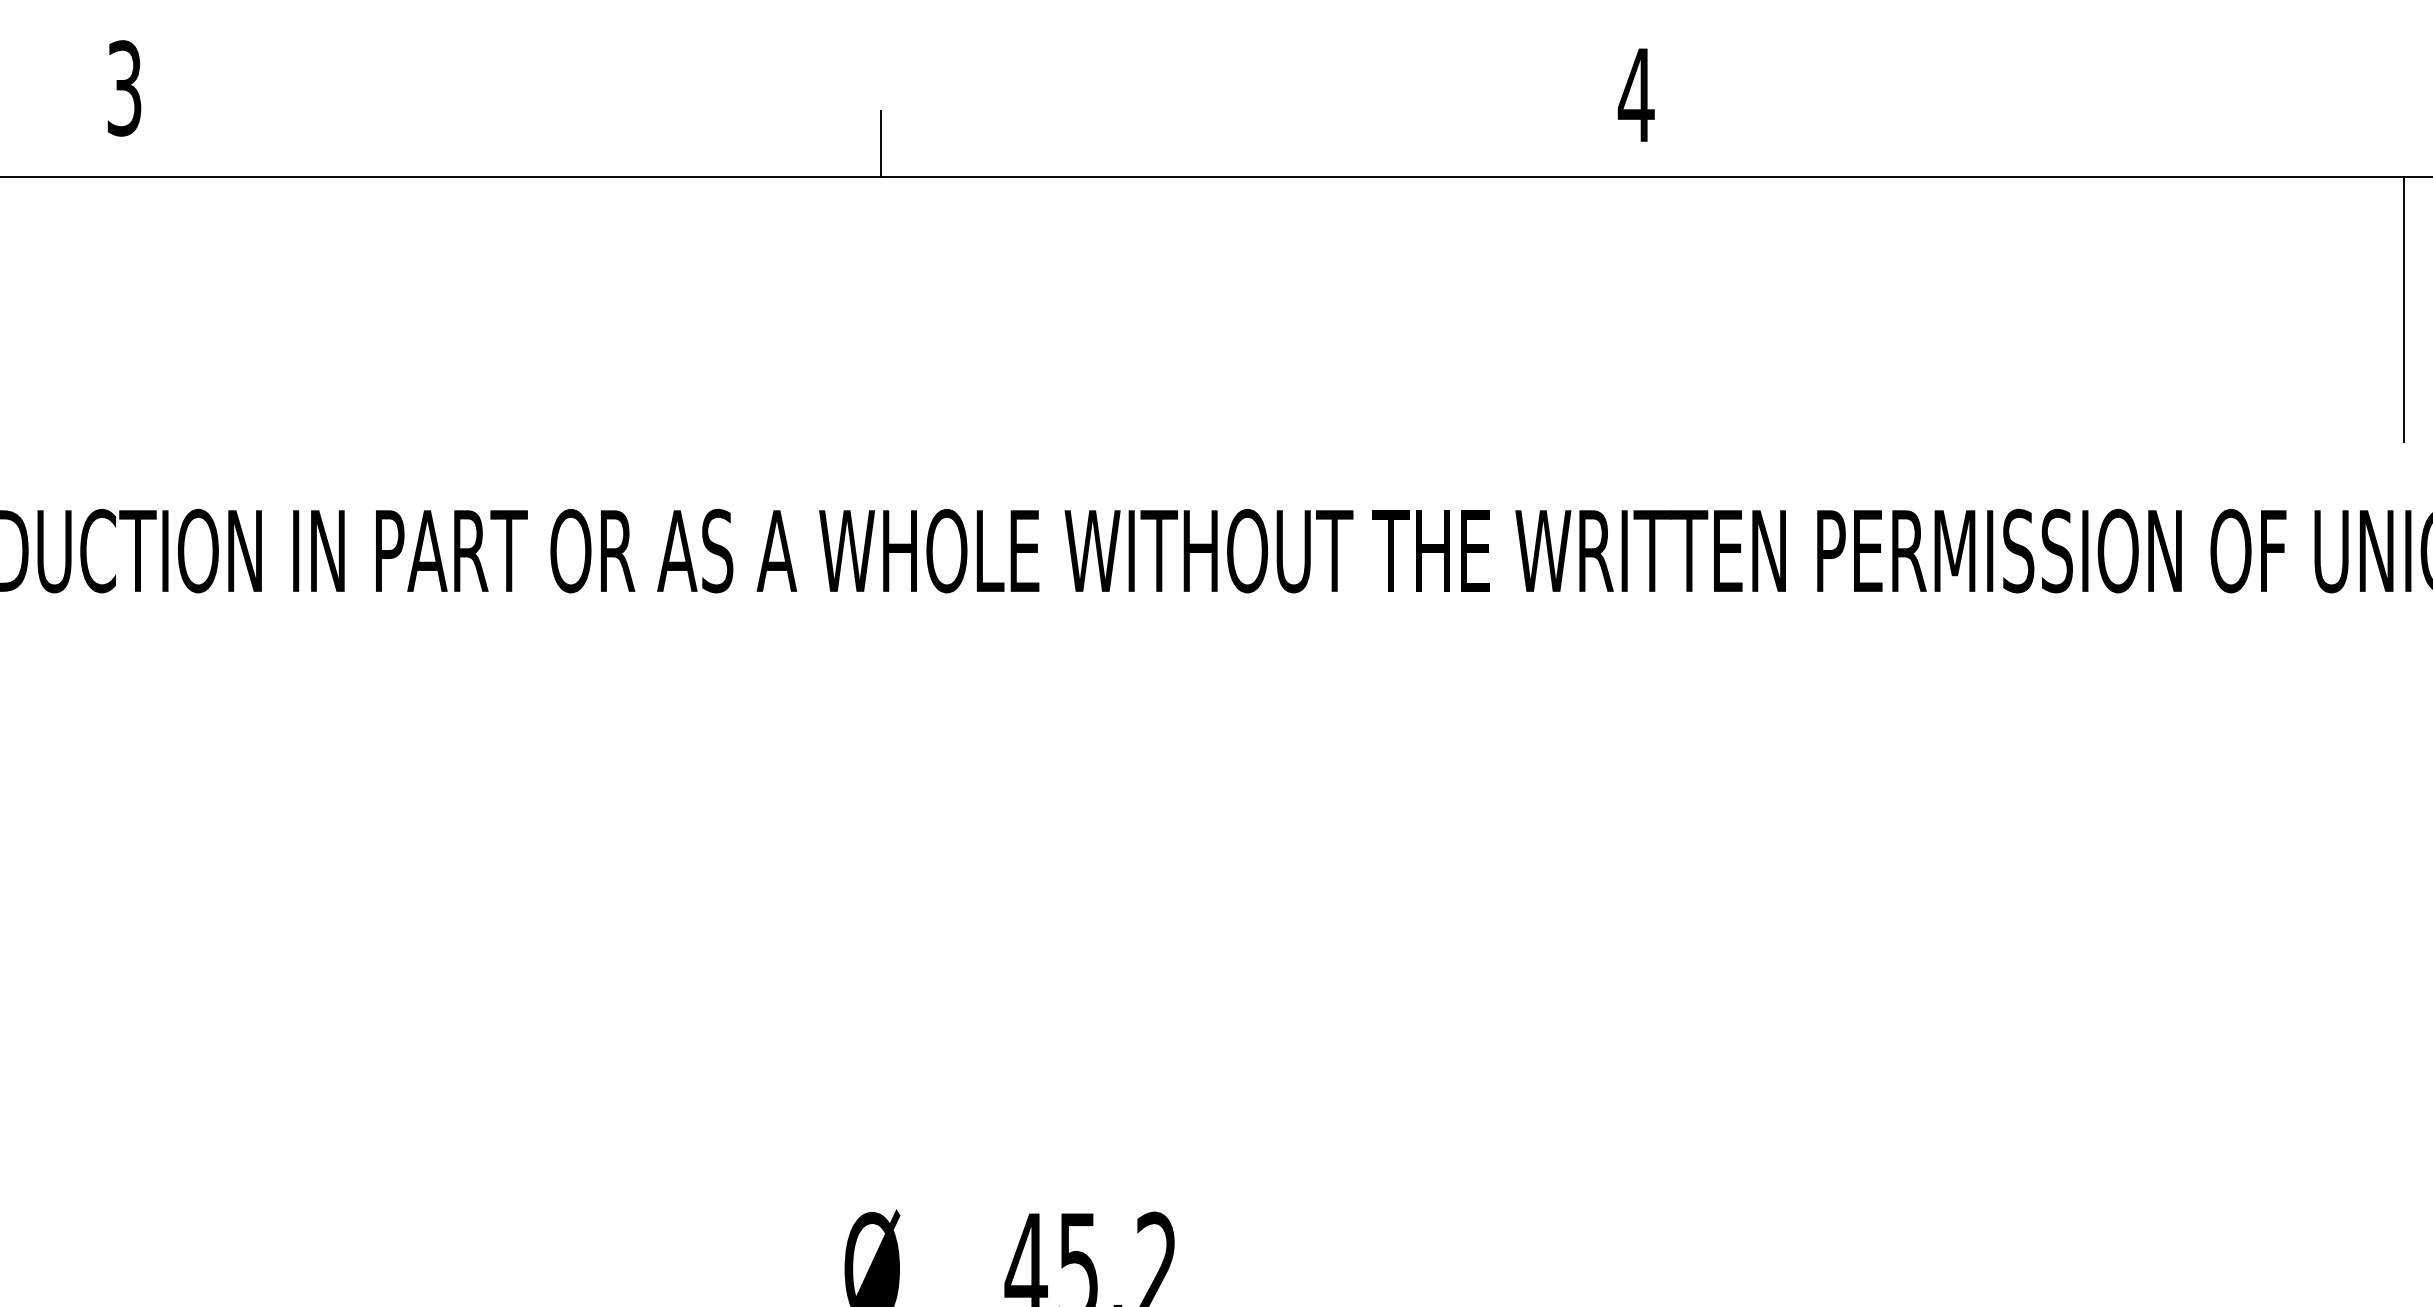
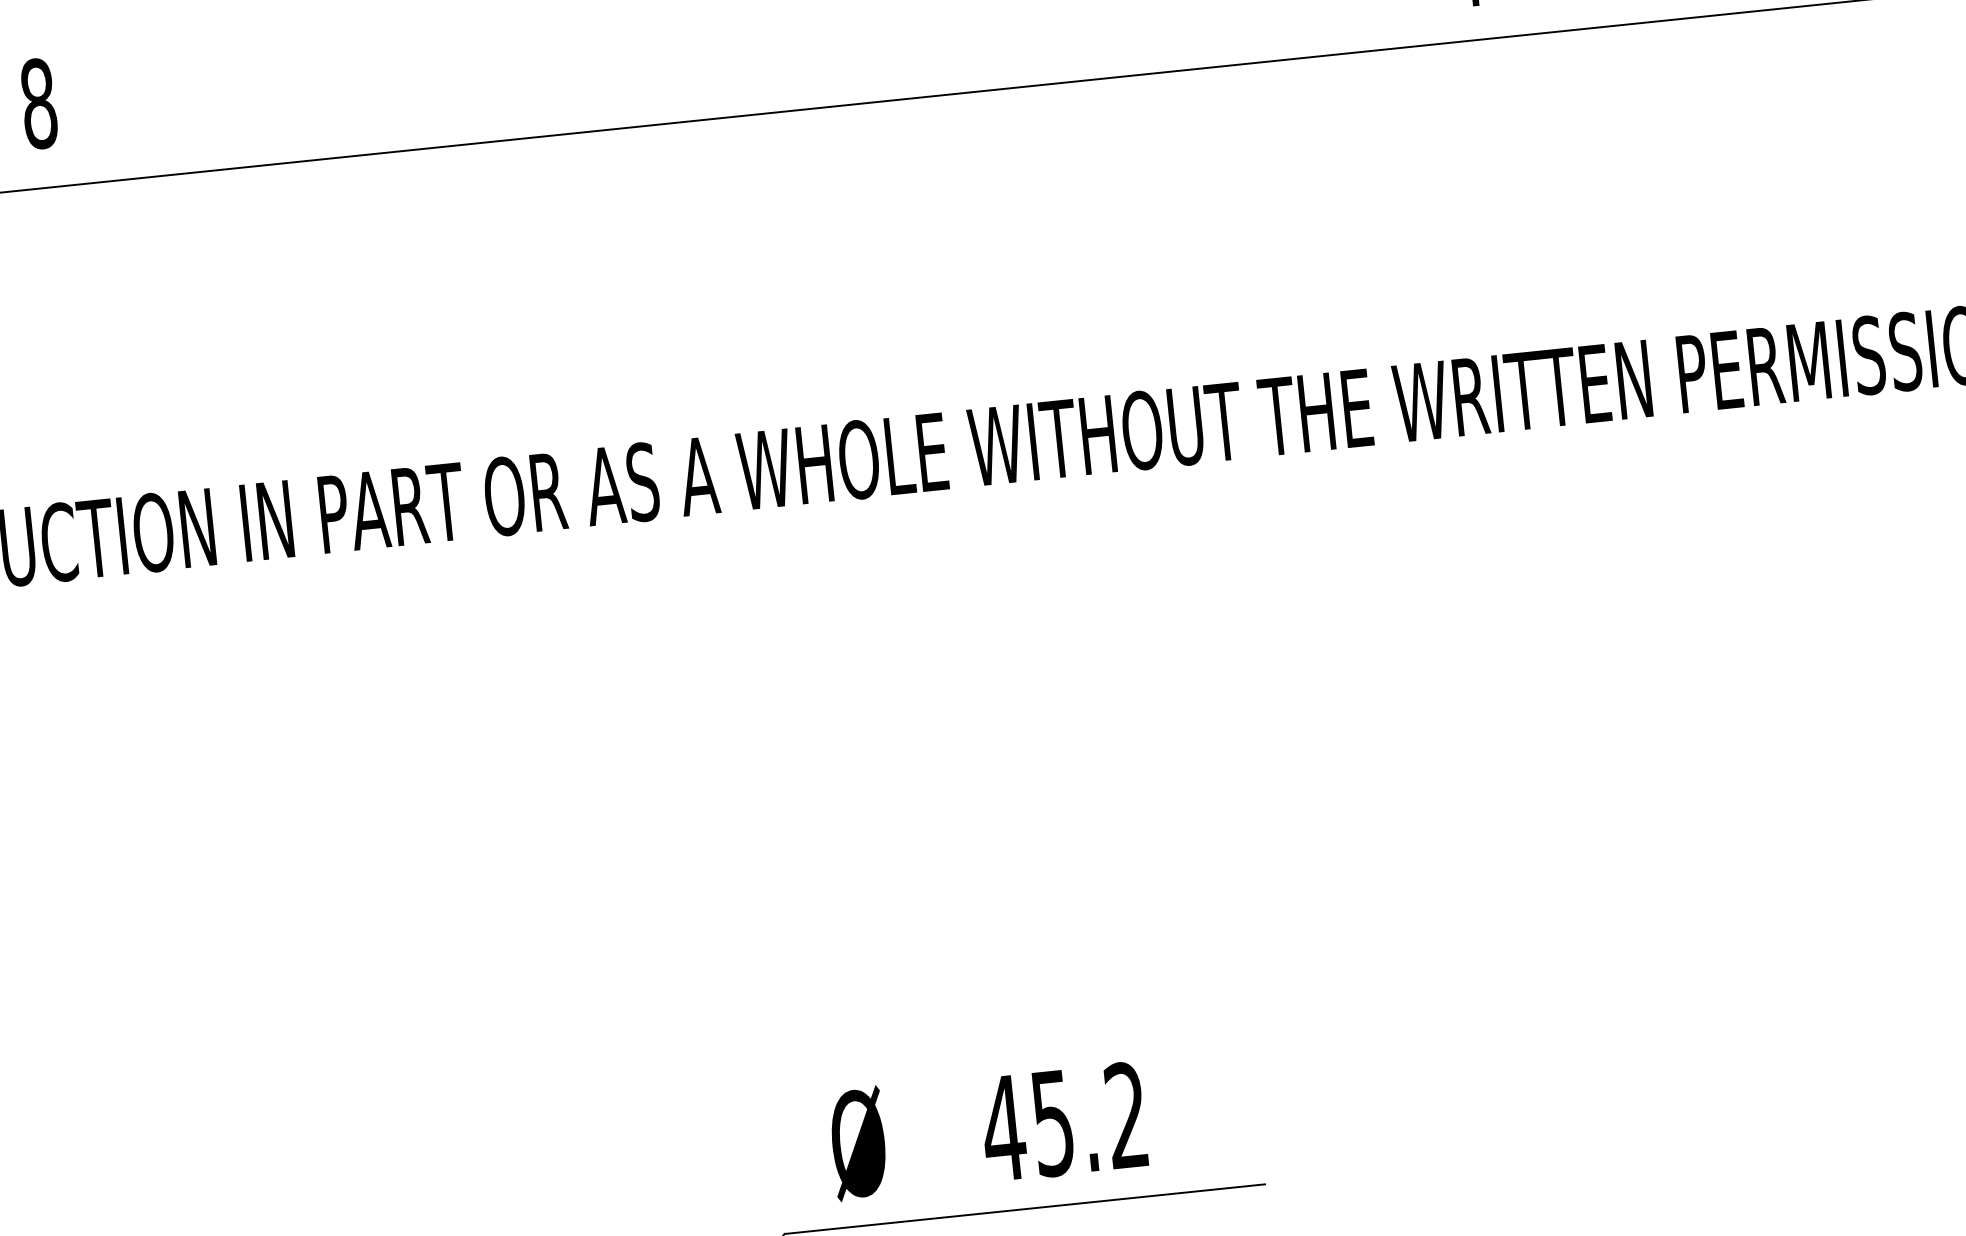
text: (124, 88) -> (38, 103), 3 -> 8
line: (880, 144) -> (756, 83), removed

